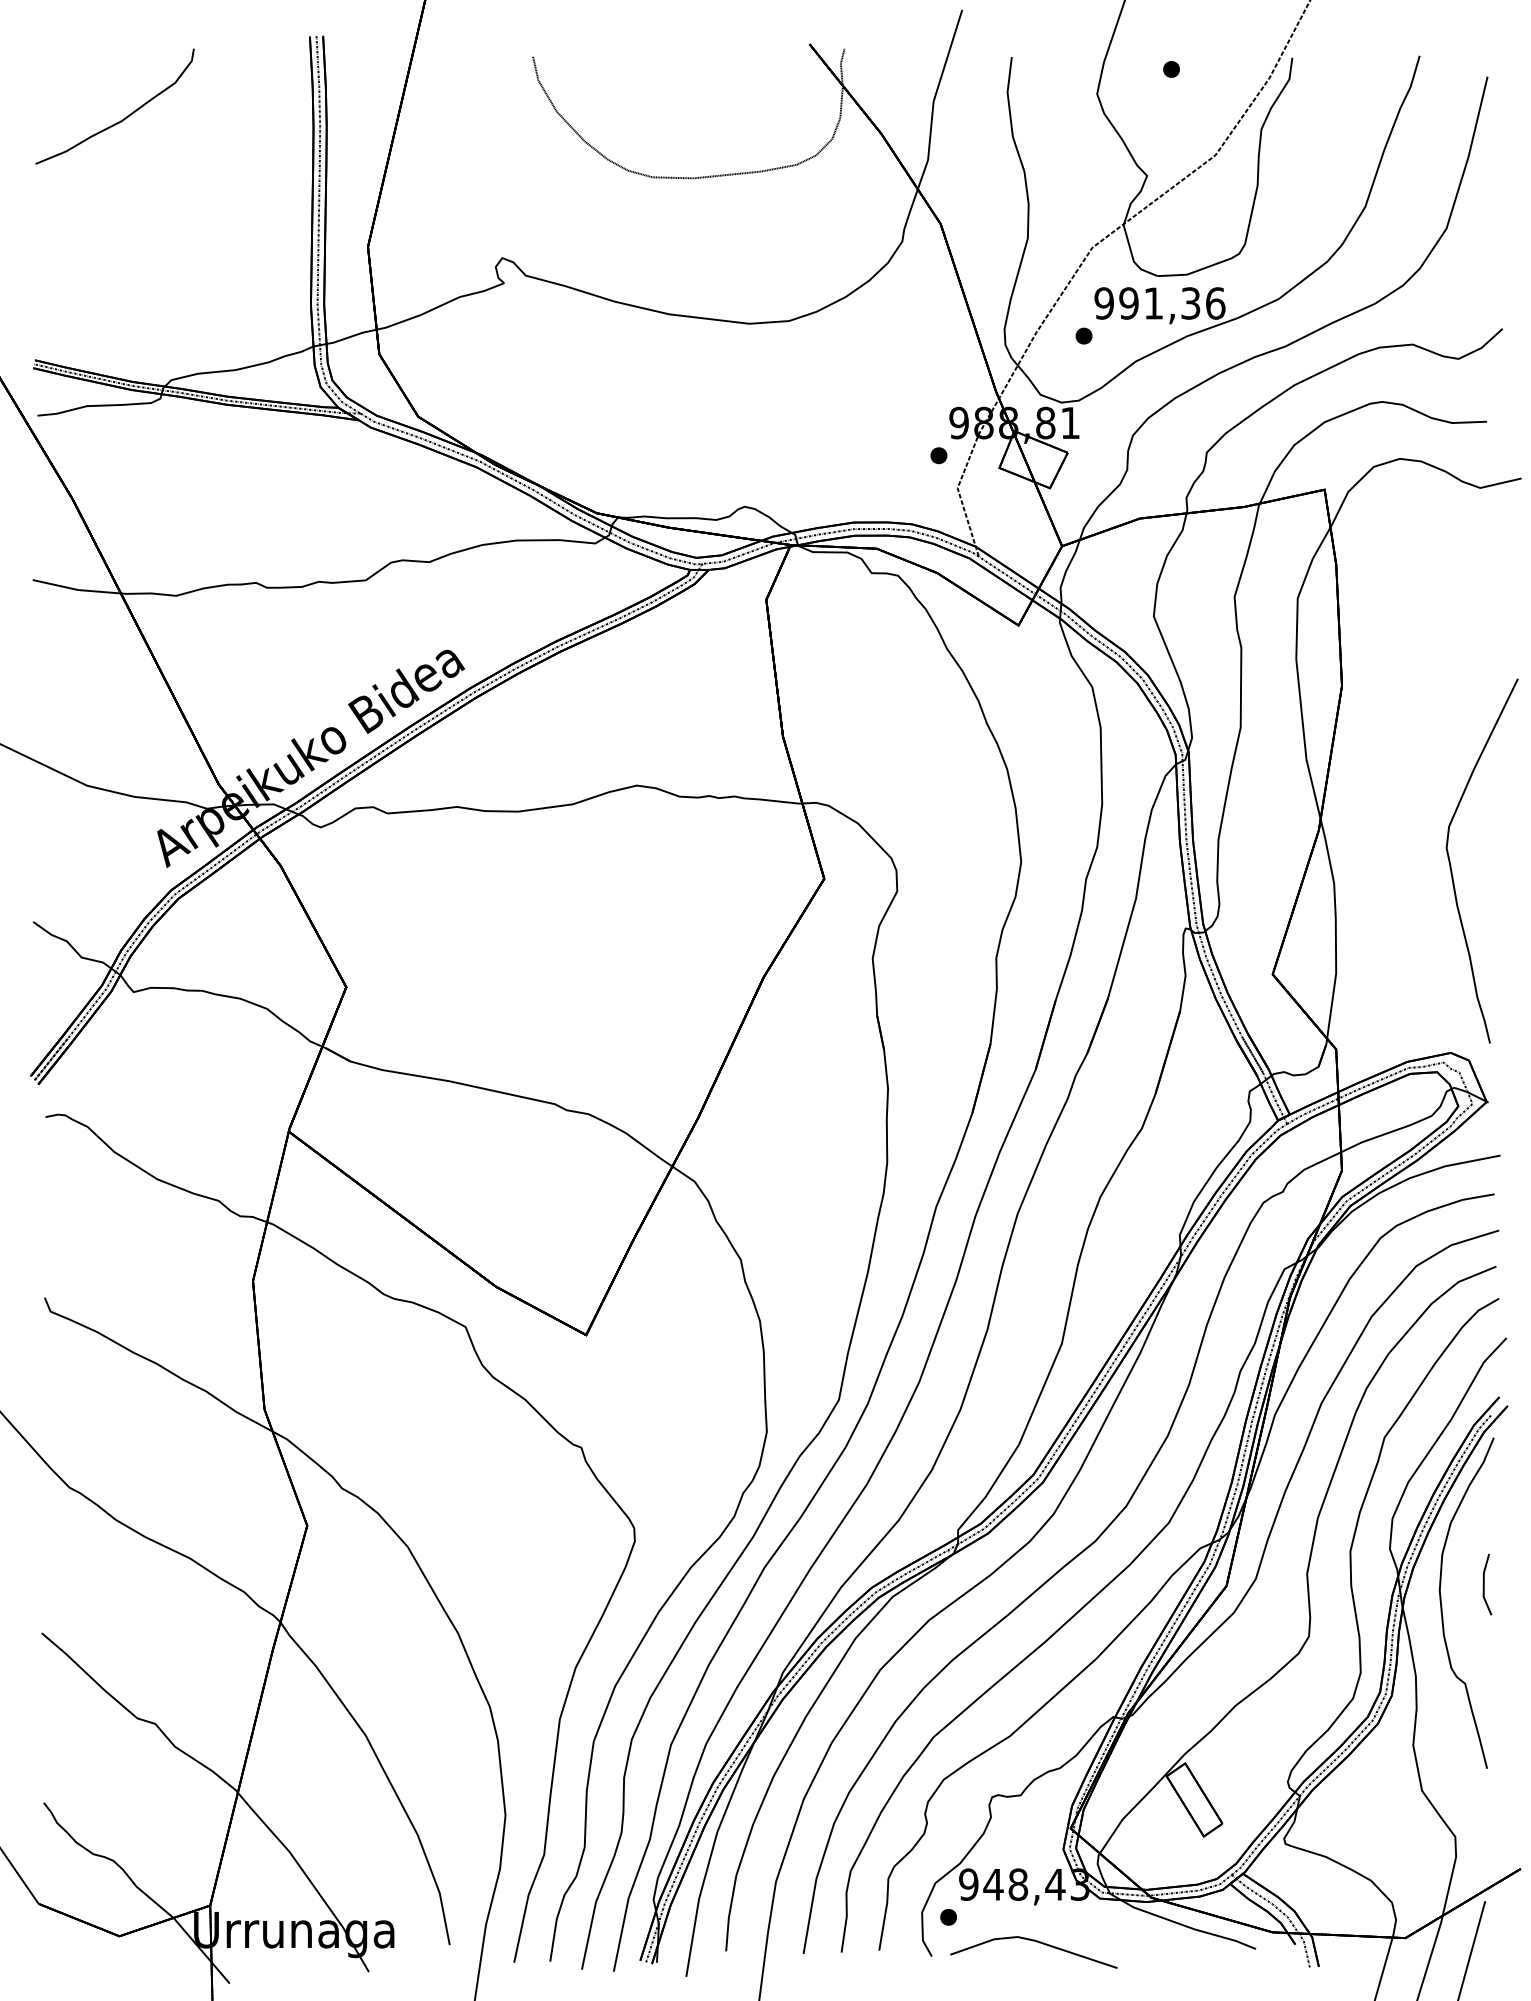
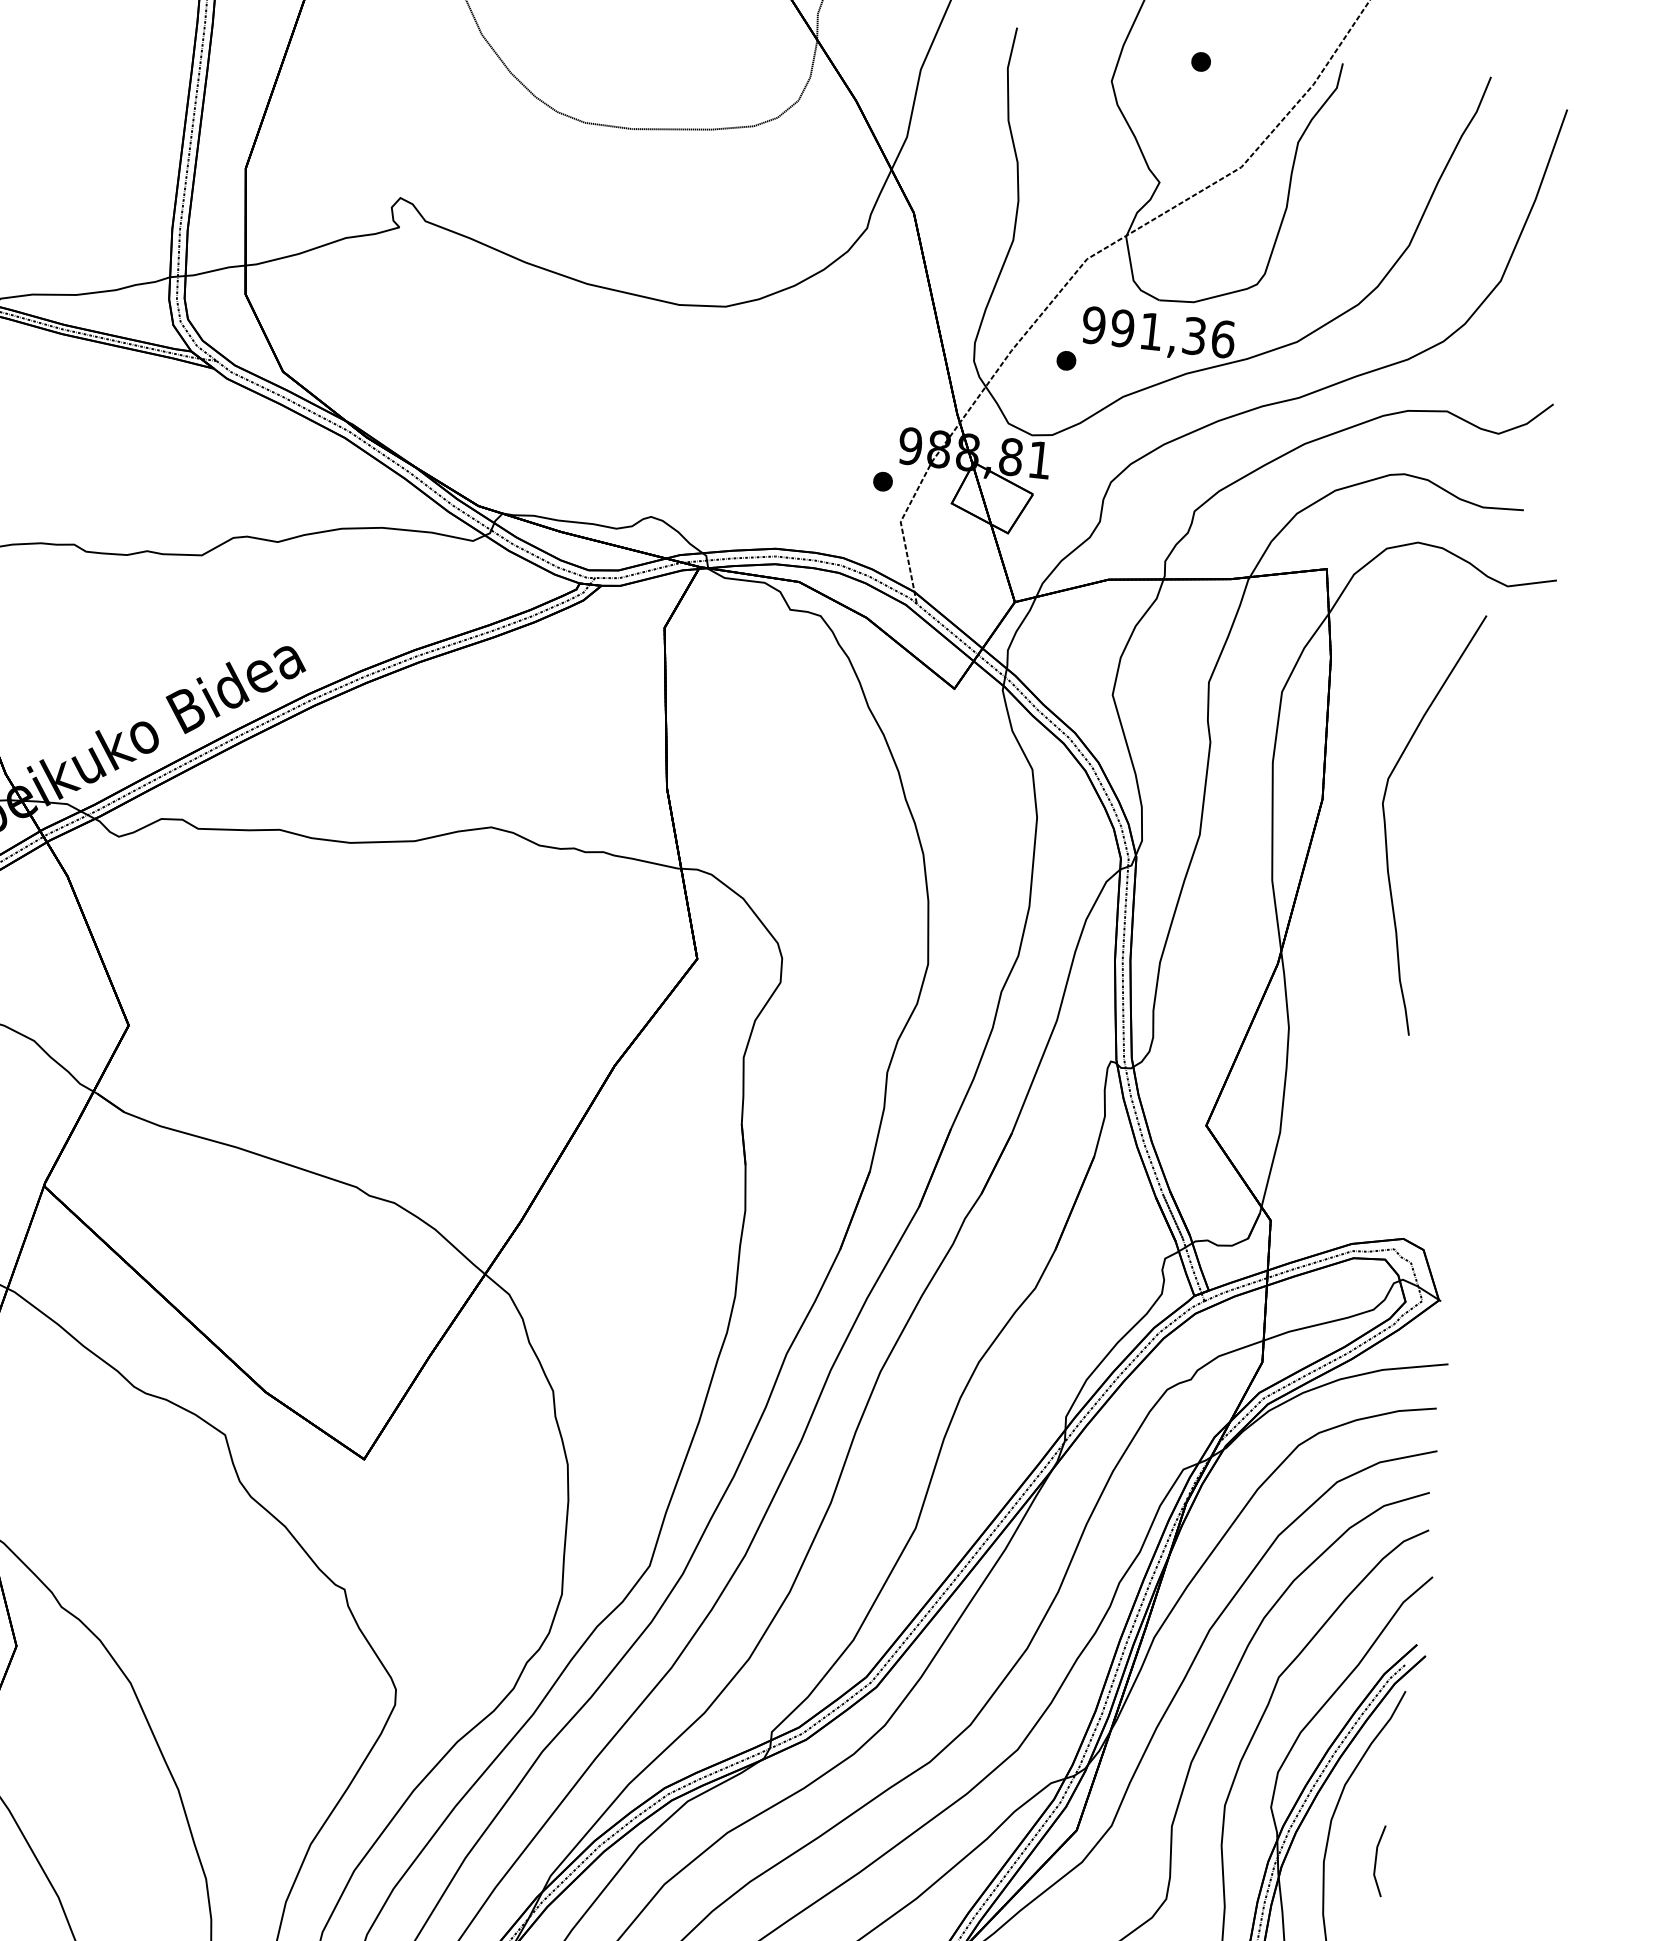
part: (1451, 865) -> (1386, 824), moved

